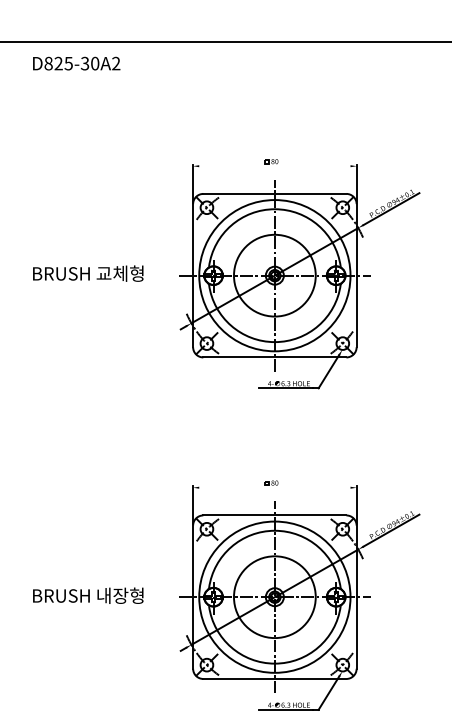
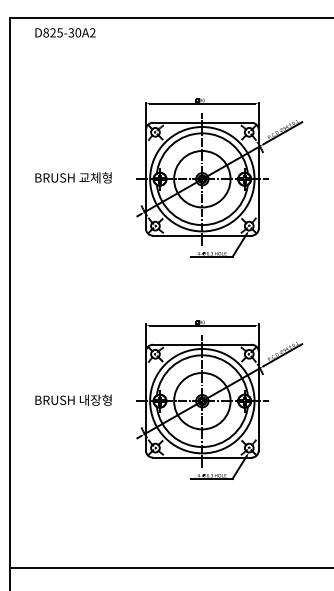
line: (275, 165) -> (202, 103), added
line: (275, 487) -> (202, 325), added

